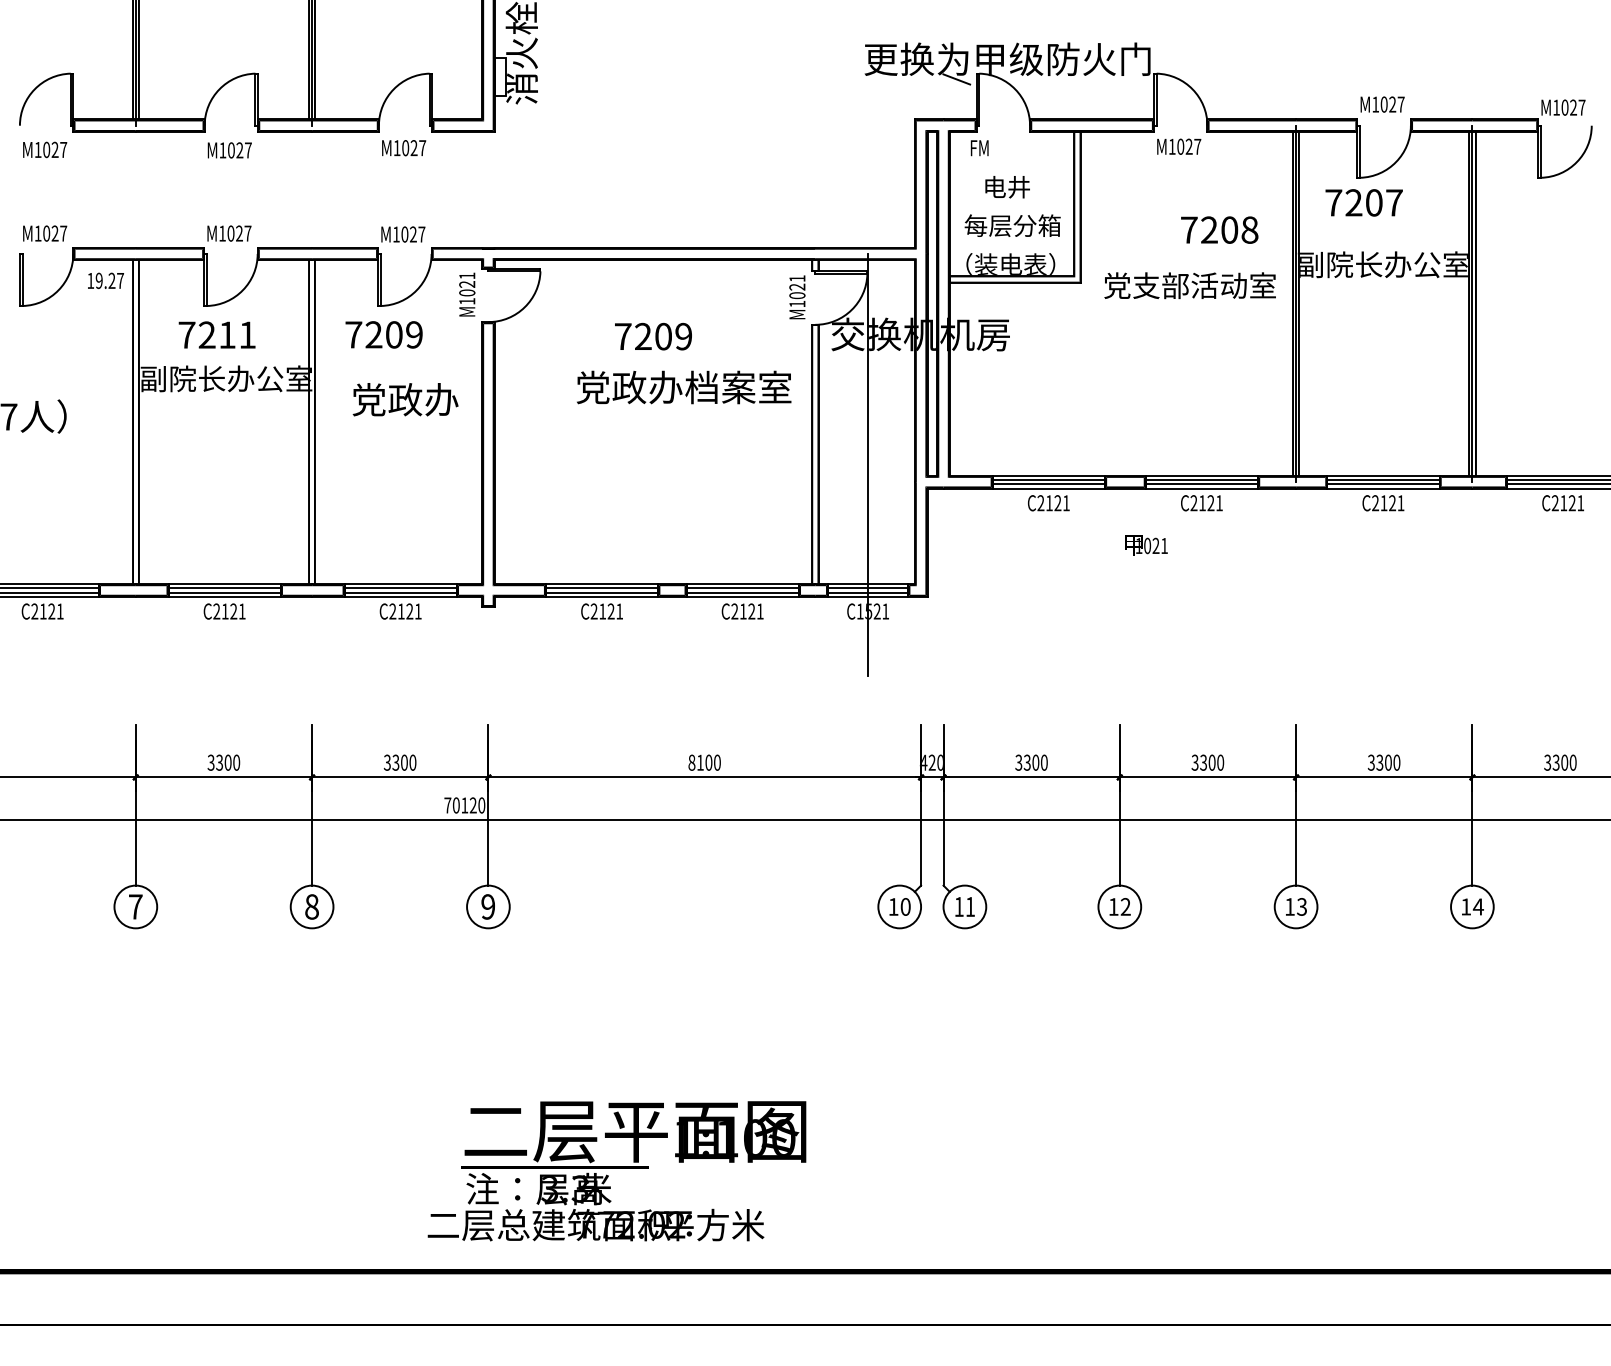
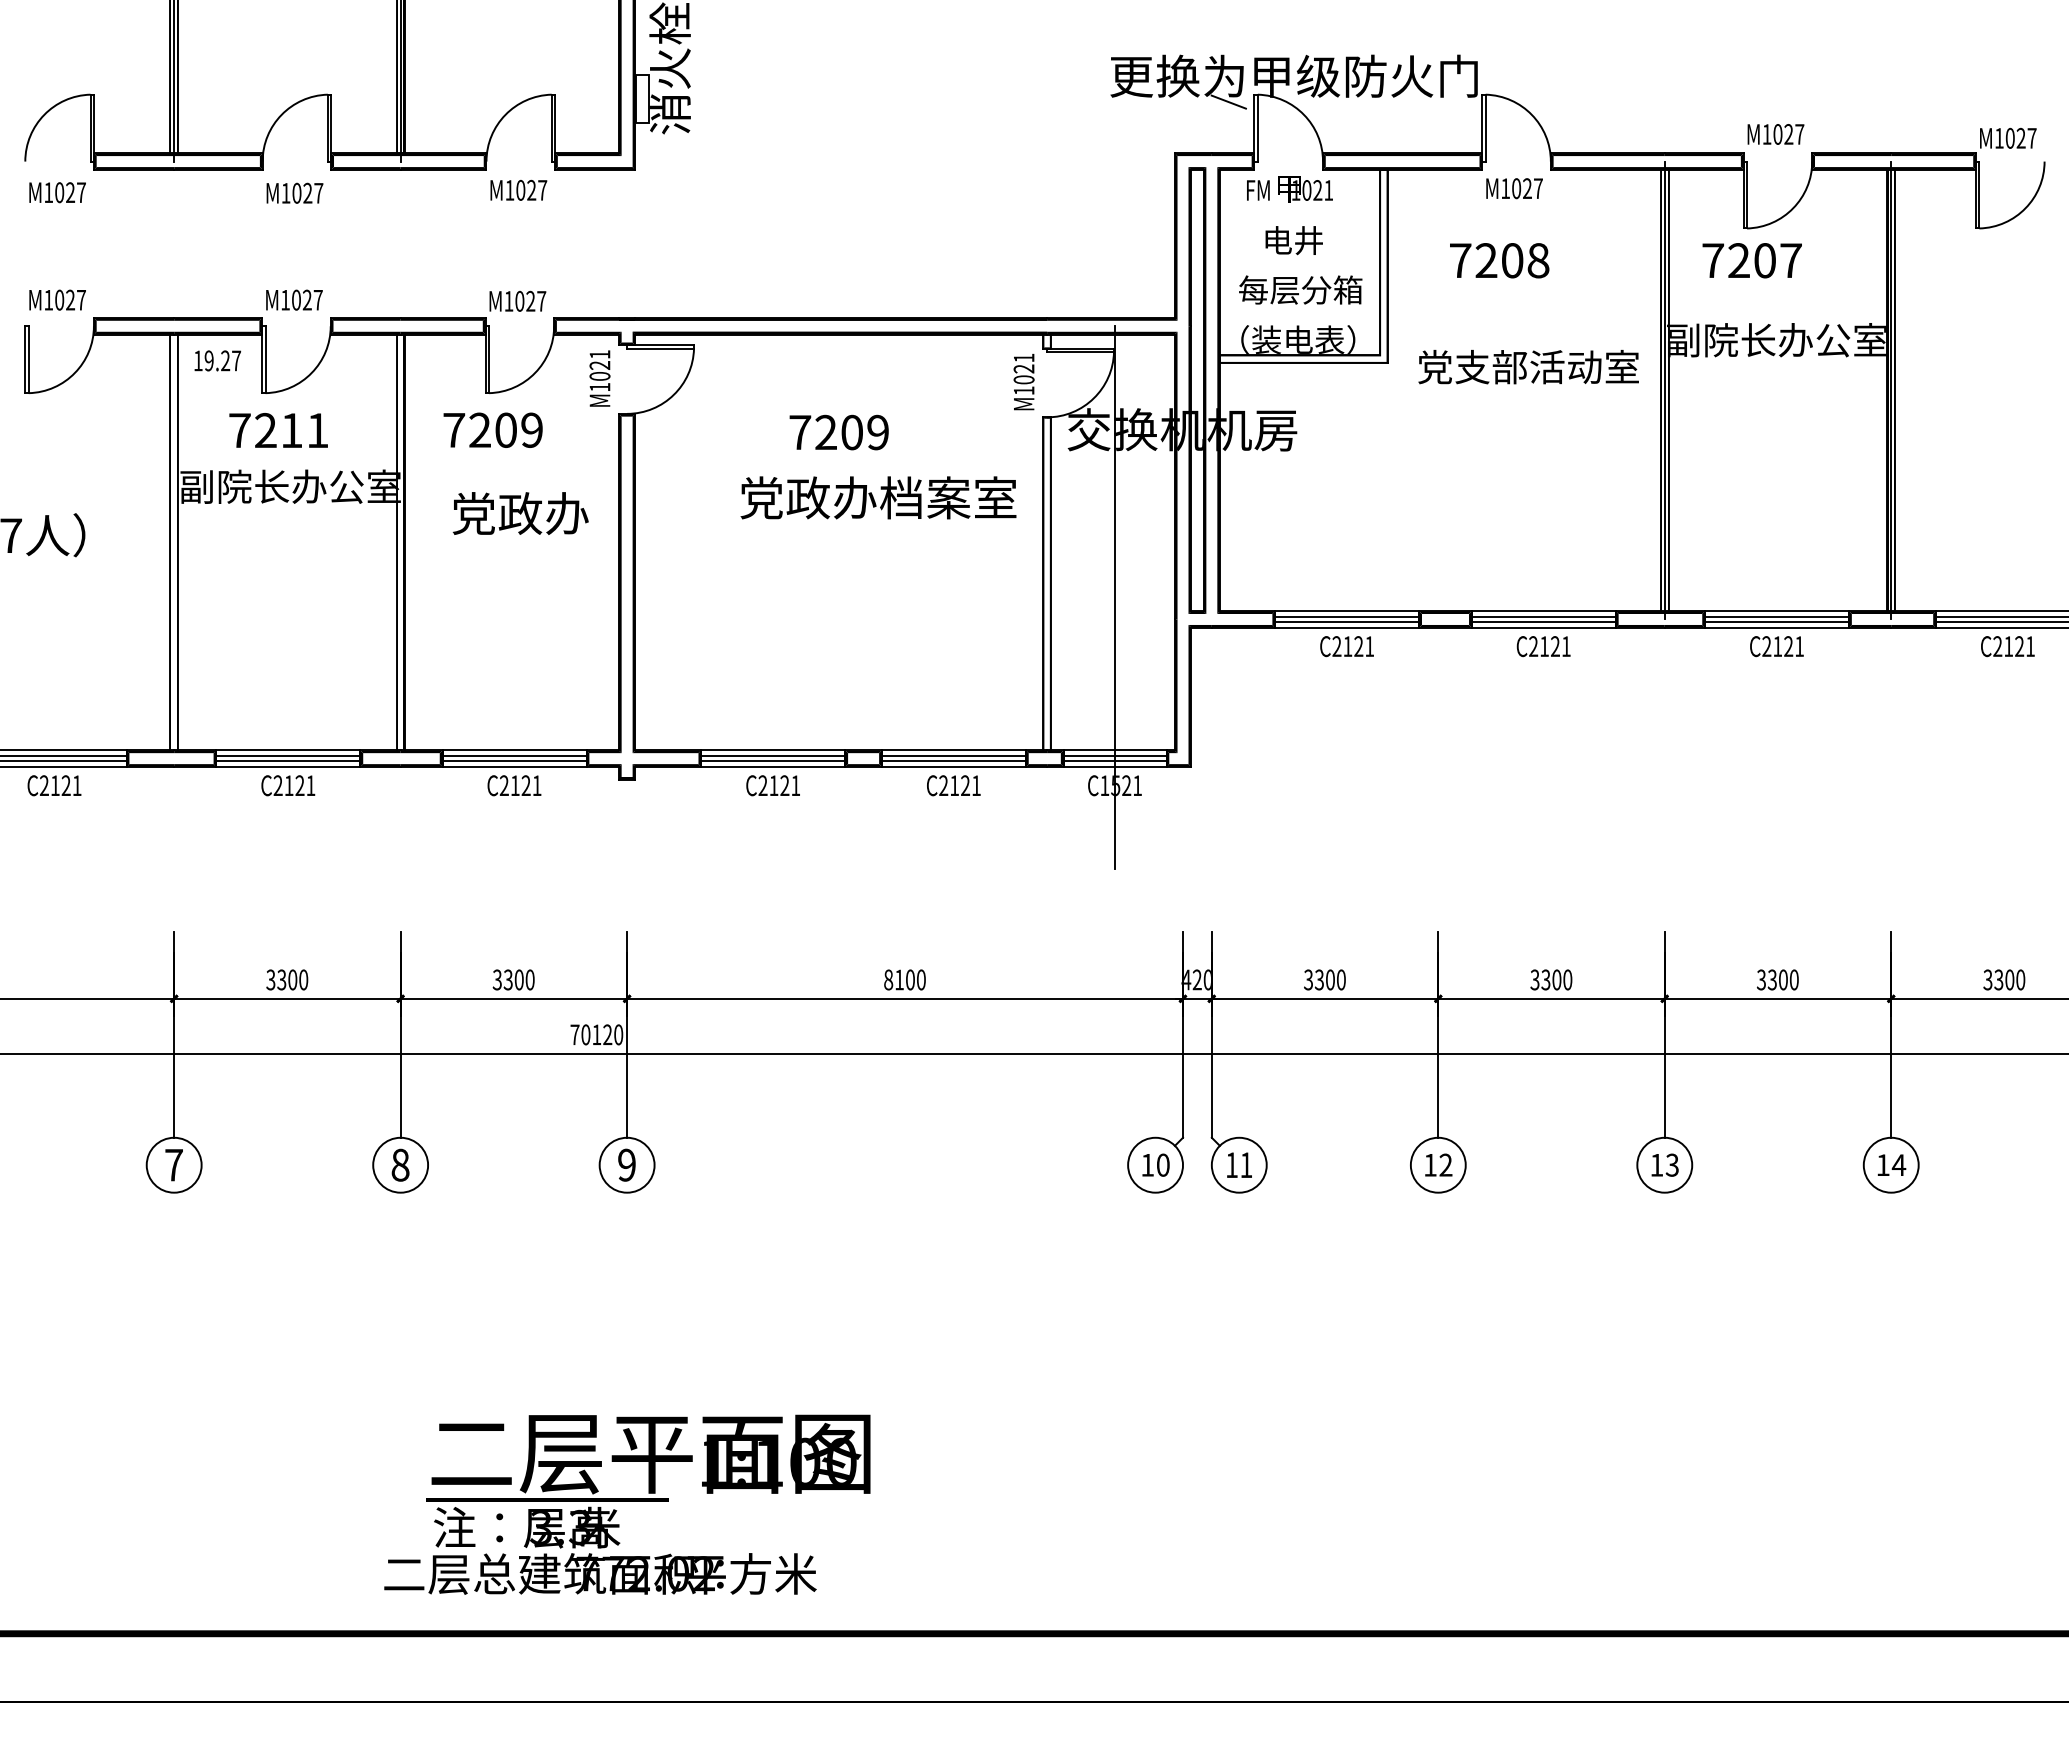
text: (1219, 229) -> (1499, 260), moved
text: (105, 280) -> (217, 360), moved
text: (1146, 545) -> (1305, 189), moved
text: (617, 1171) -> (627, 1504), moved

